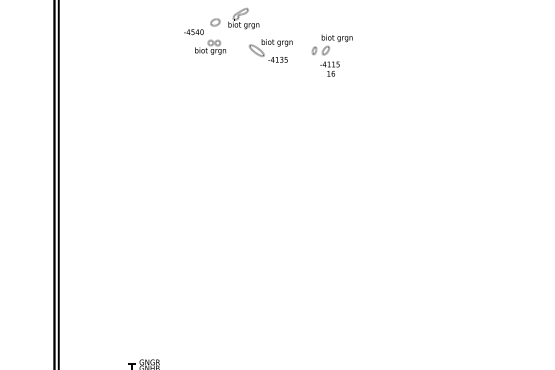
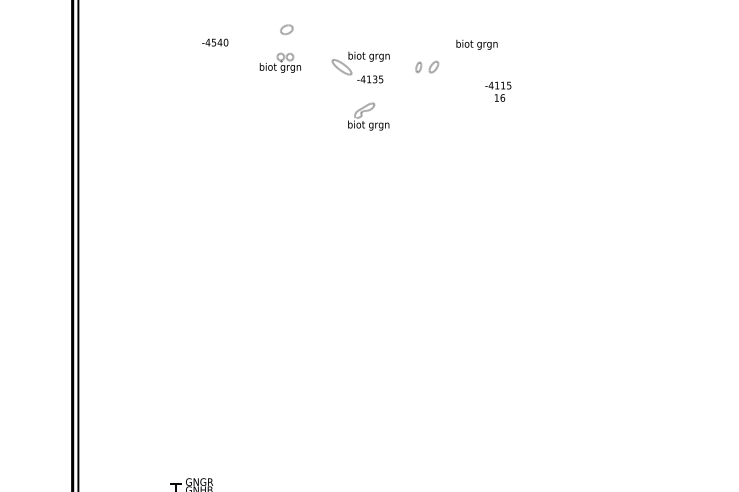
part: (243, 18) -> (368, 116), moved
text: (194, 32) -> (215, 42), moved
text: (336, 38) -> (476, 44), moved
text: (330, 68) -> (498, 91), moved

